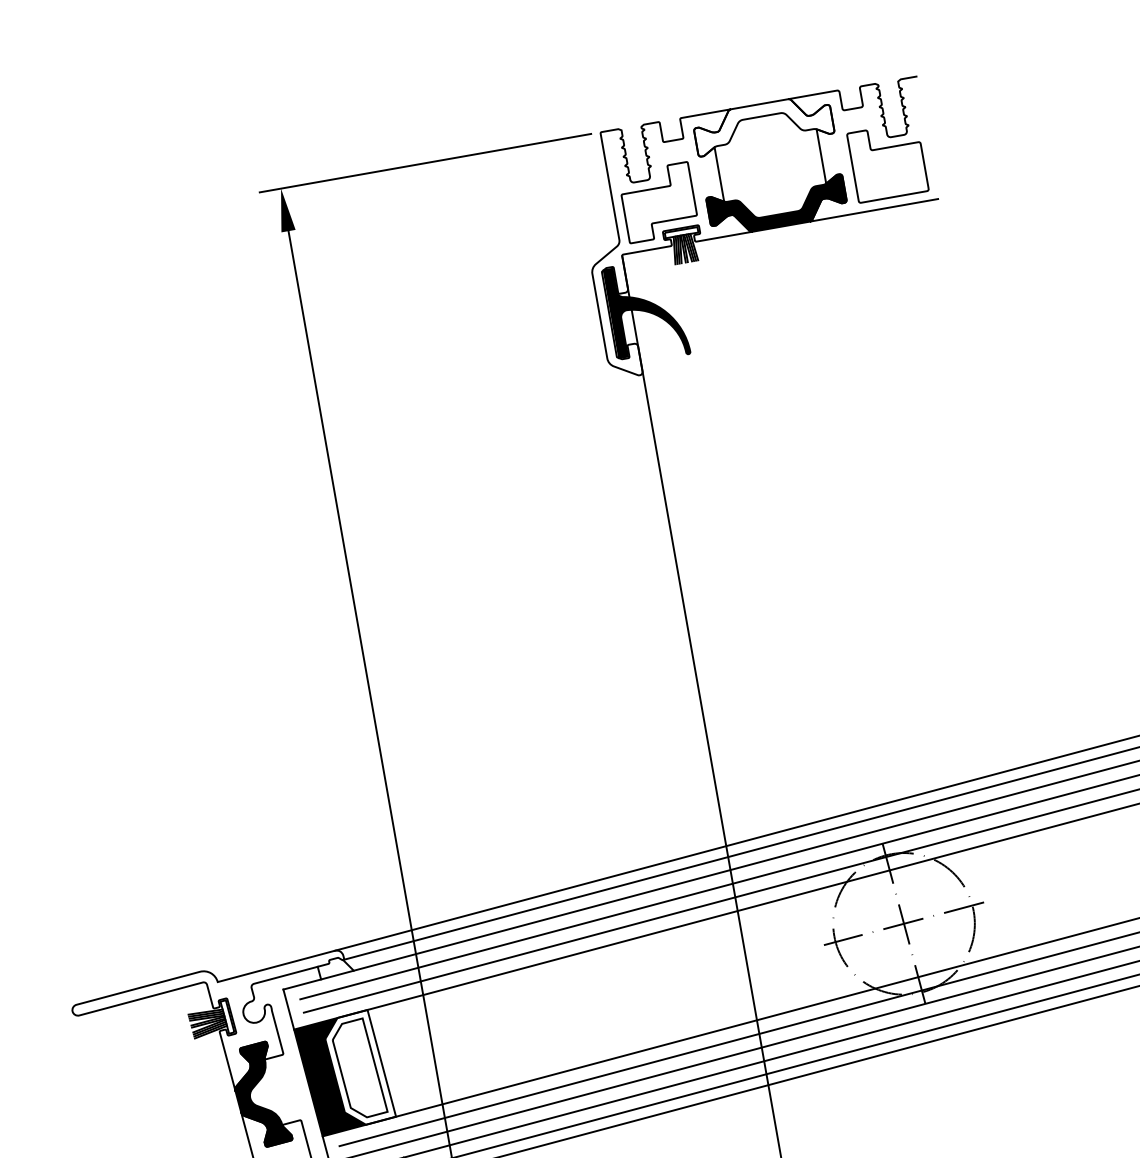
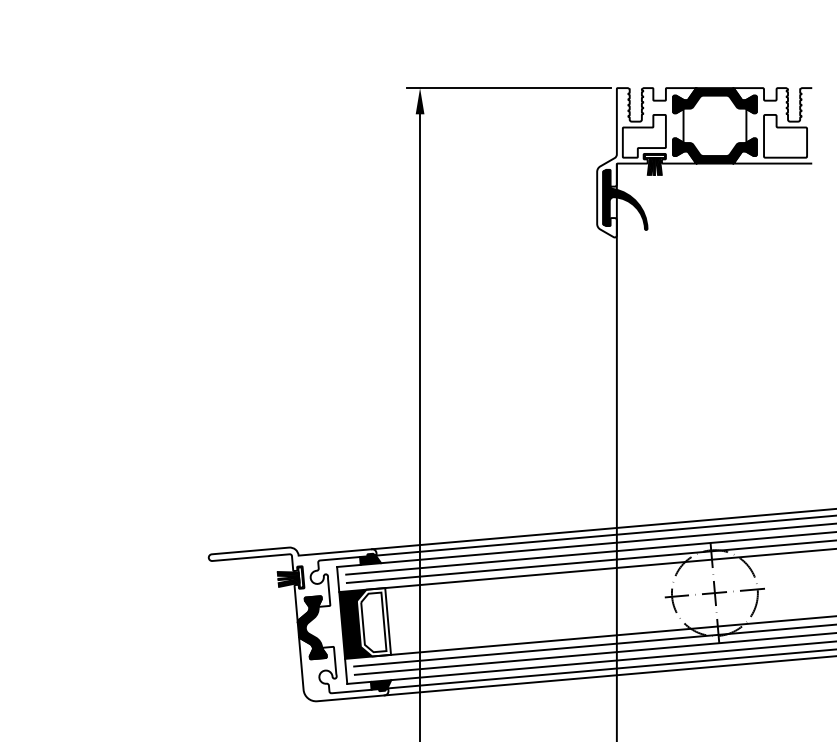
fill: (762, 124) -> (714, 100), added
fill: (335, 966) -> (370, 558), added

